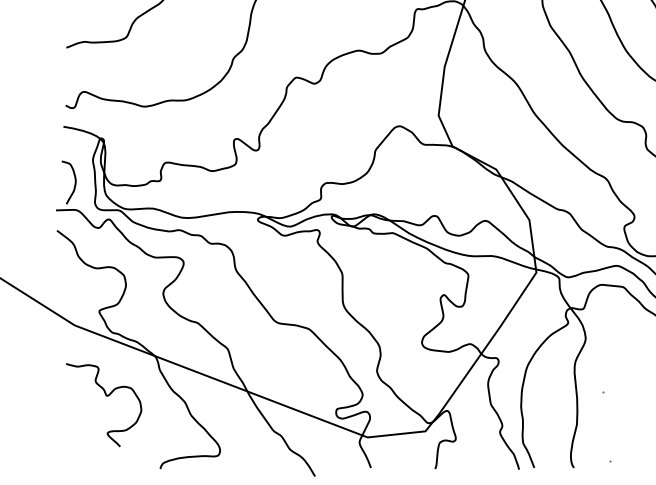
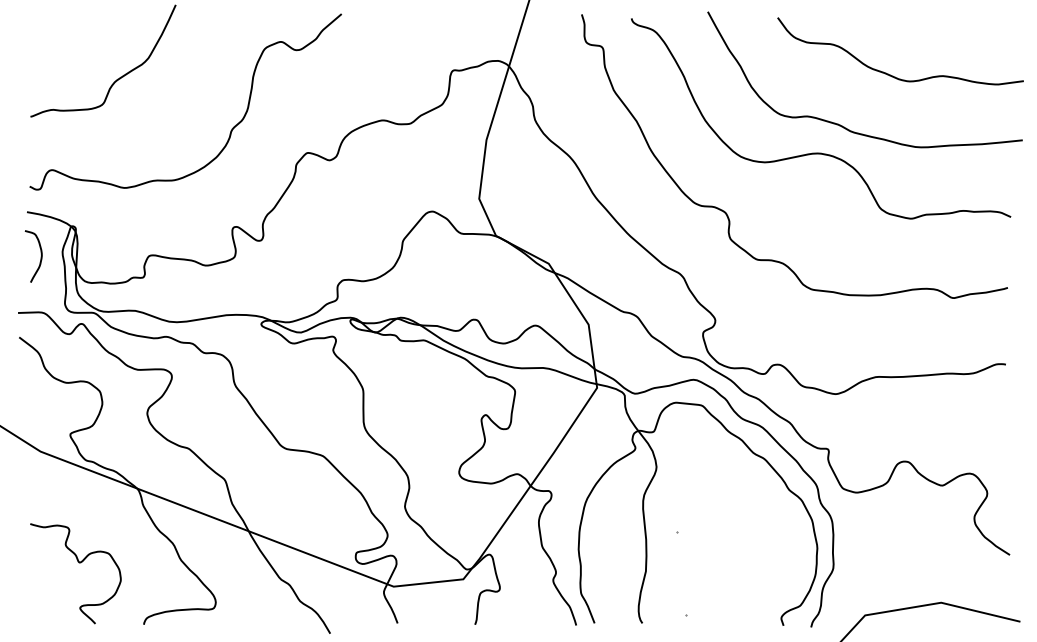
curve: (74, 182) -> (40, 256), moved
curve: (107, 396) -> (79, 563), moved

